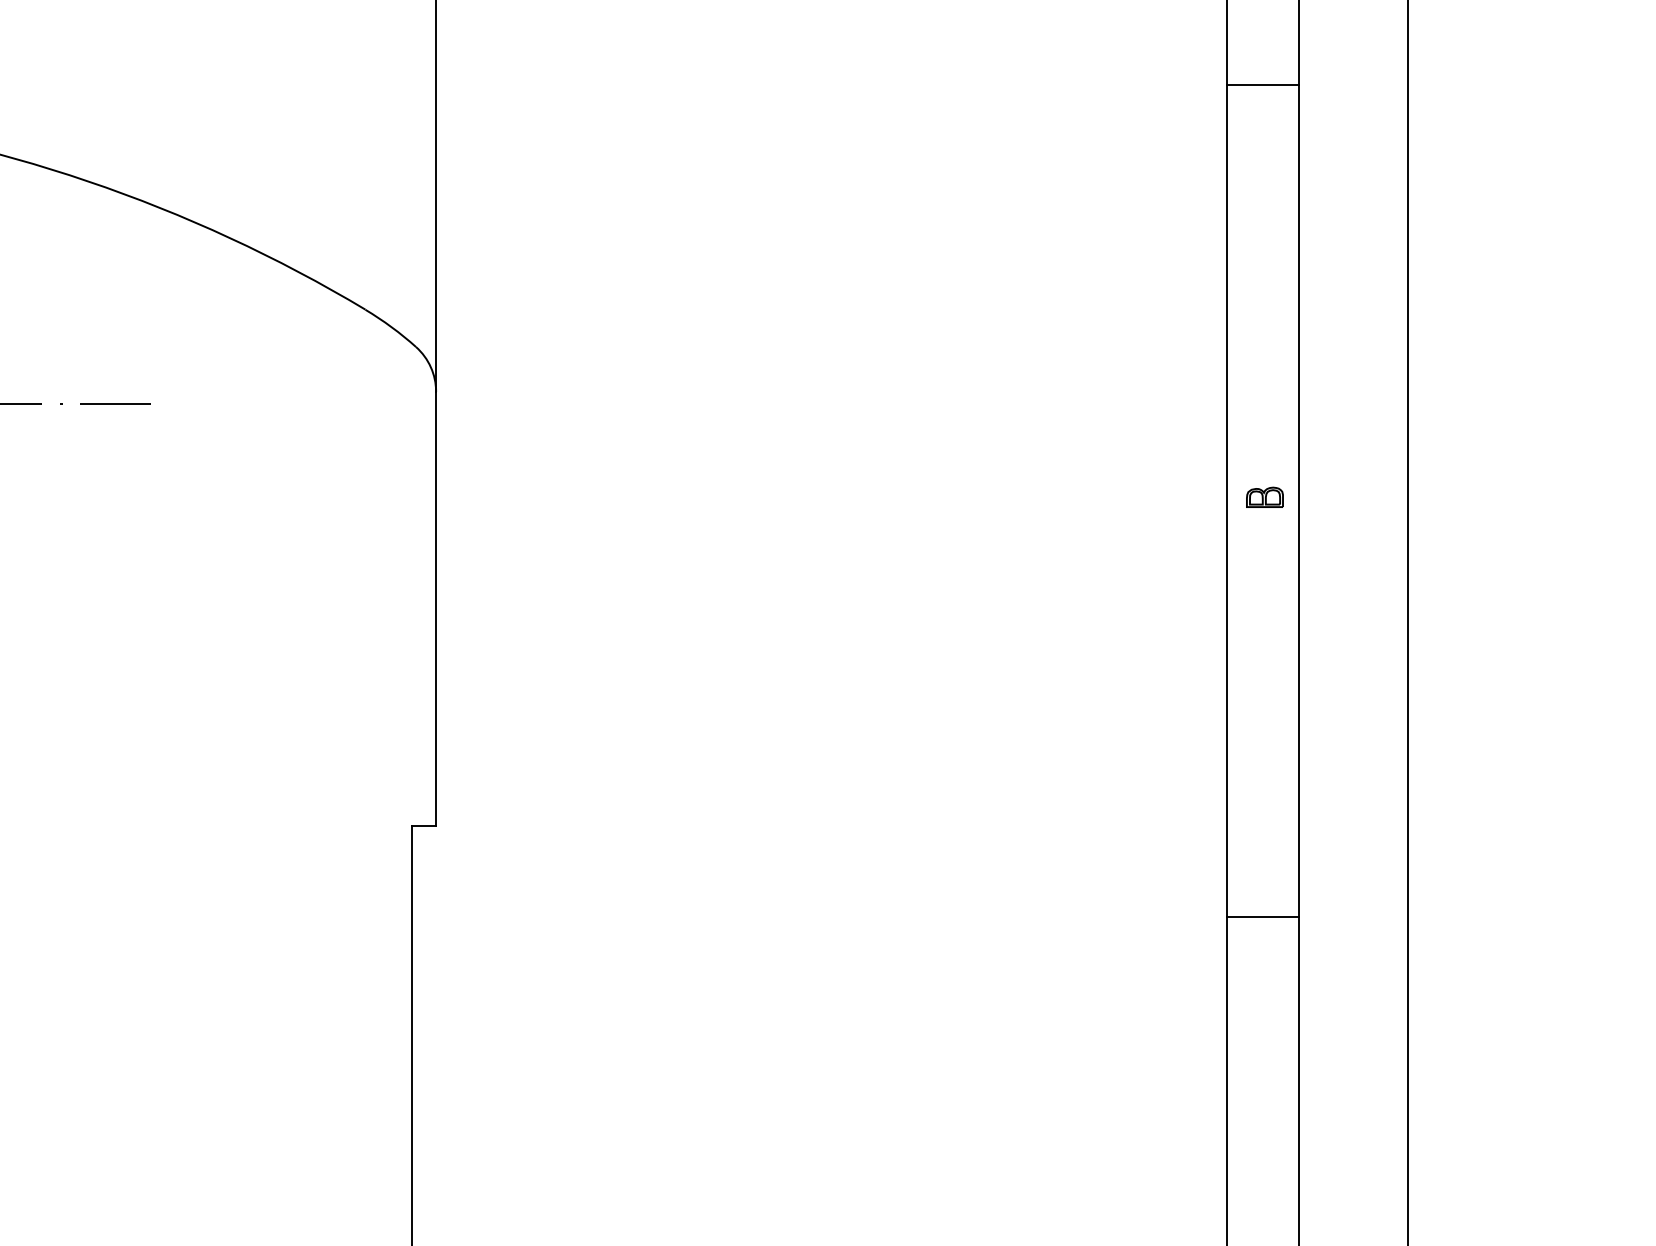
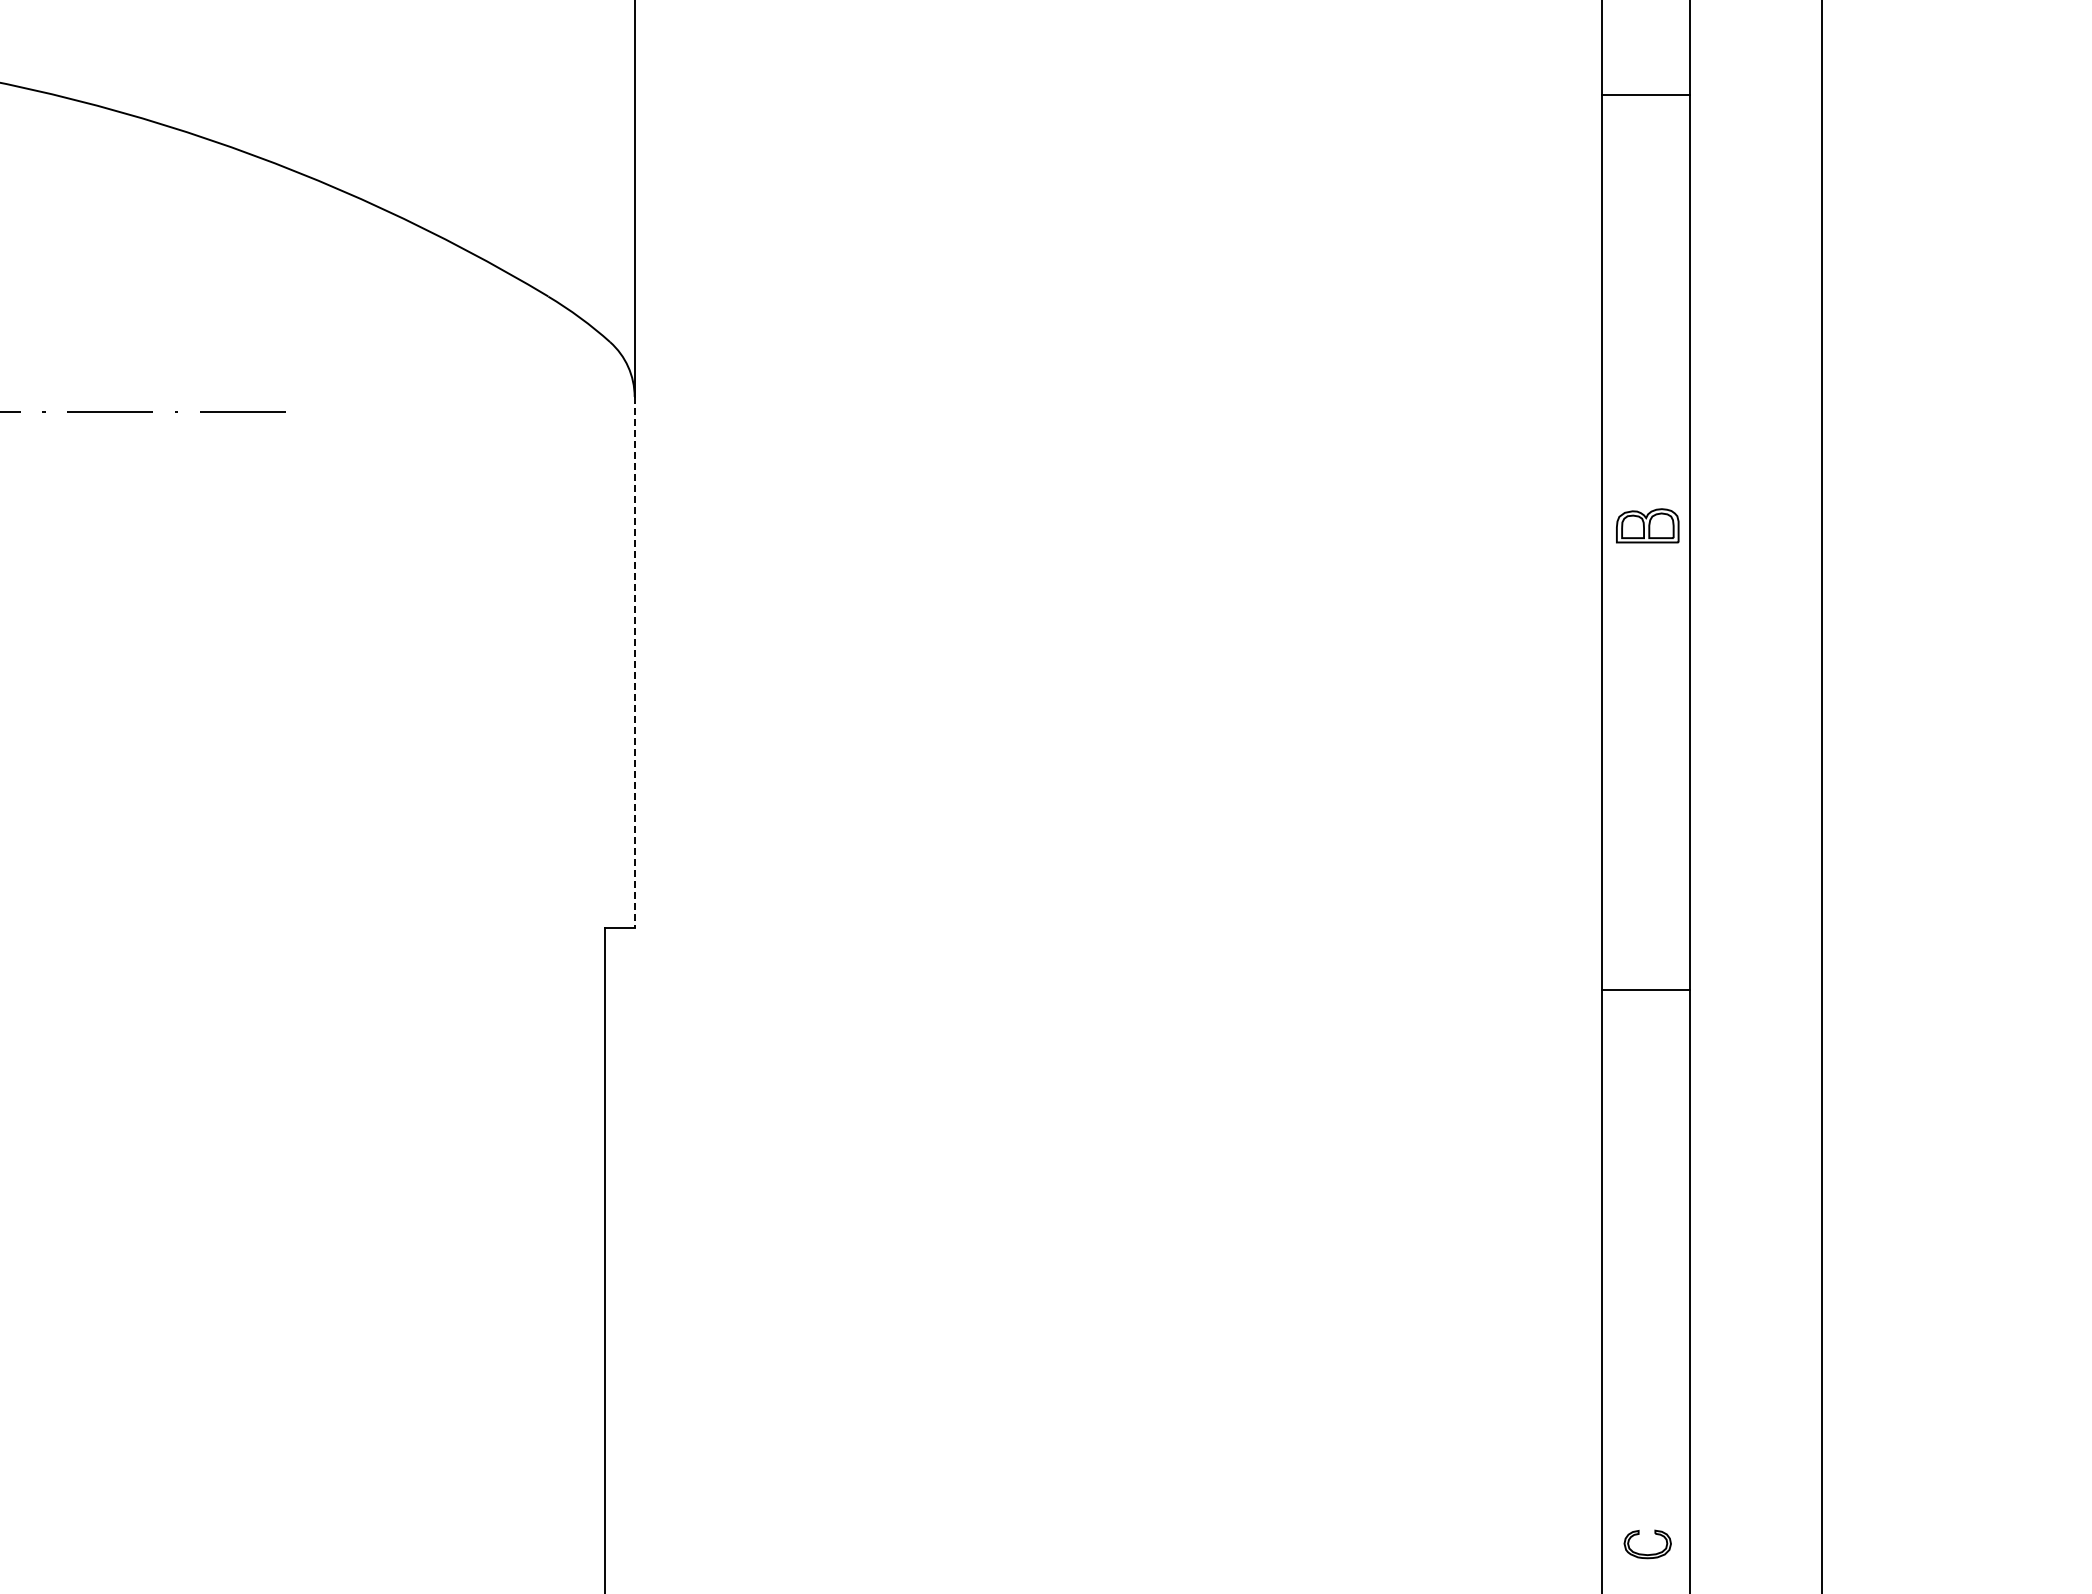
line: (1263, 84) -> (1645, 95), moved
part: (1264, 497) -> (1647, 525), size x1.4
line: (435, 609) -> (634, 662), solid -> dashed
line: (1263, 917) -> (1645, 990), moved

